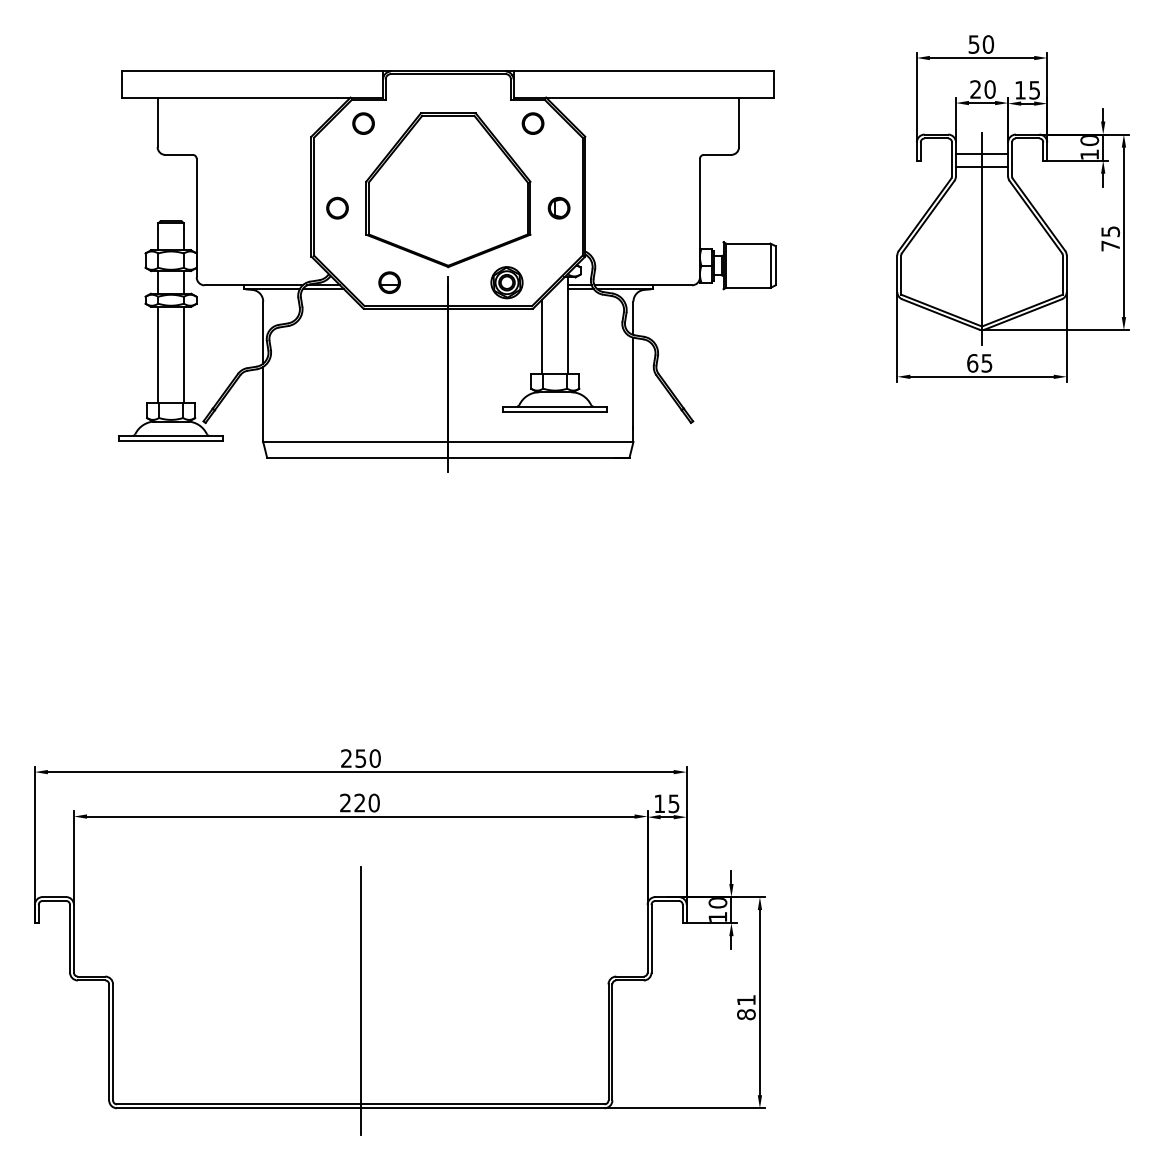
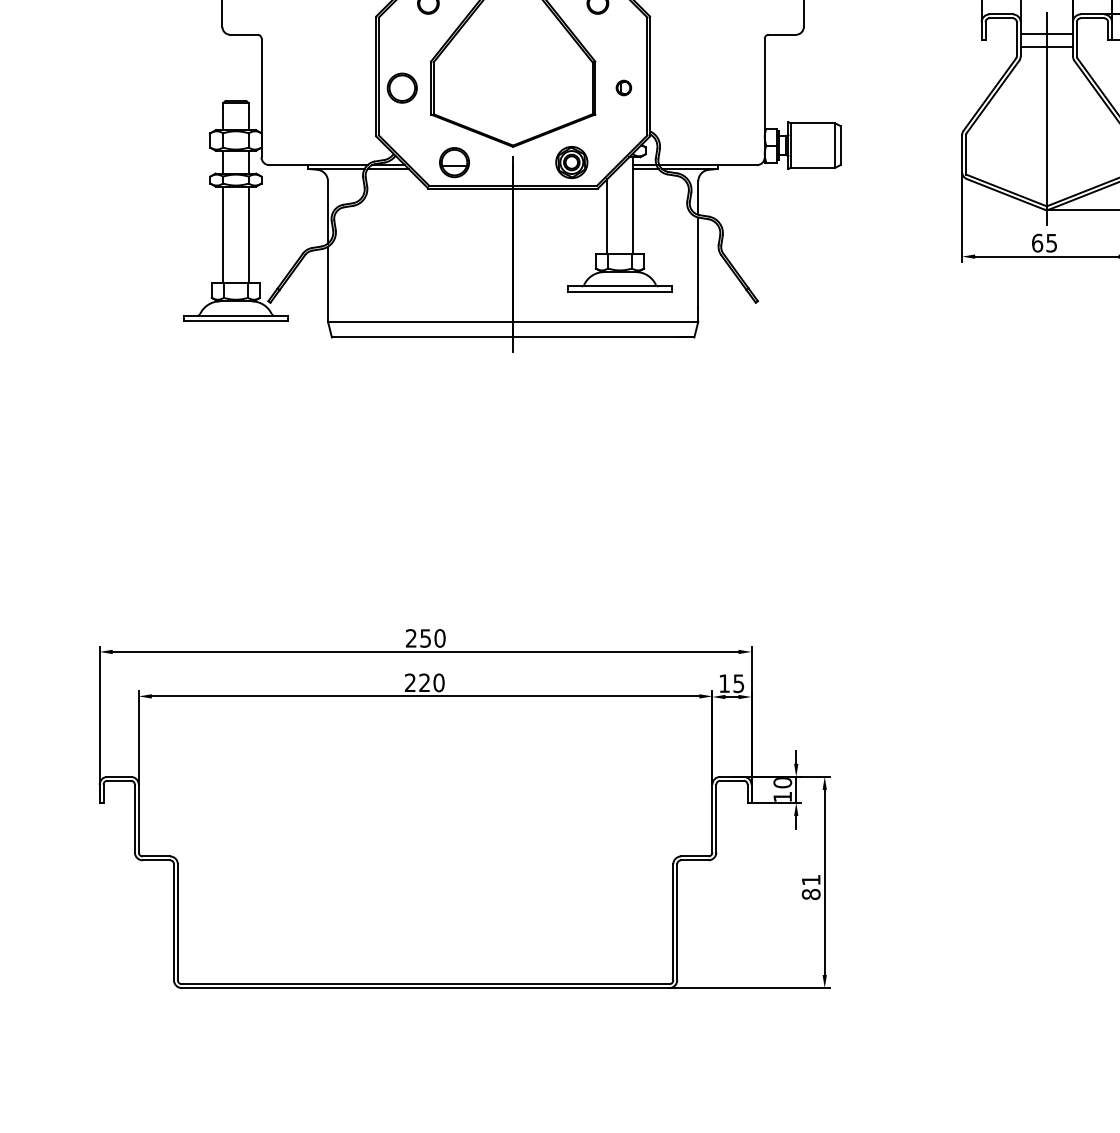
part: (337, 207) -> (402, 87), size x1.4
part: (558, 207) -> (623, 87), size x0.7
part: (389, 282) -> (454, 162), size x1.4
line: (360, 1000) -> (425, 880), removed

